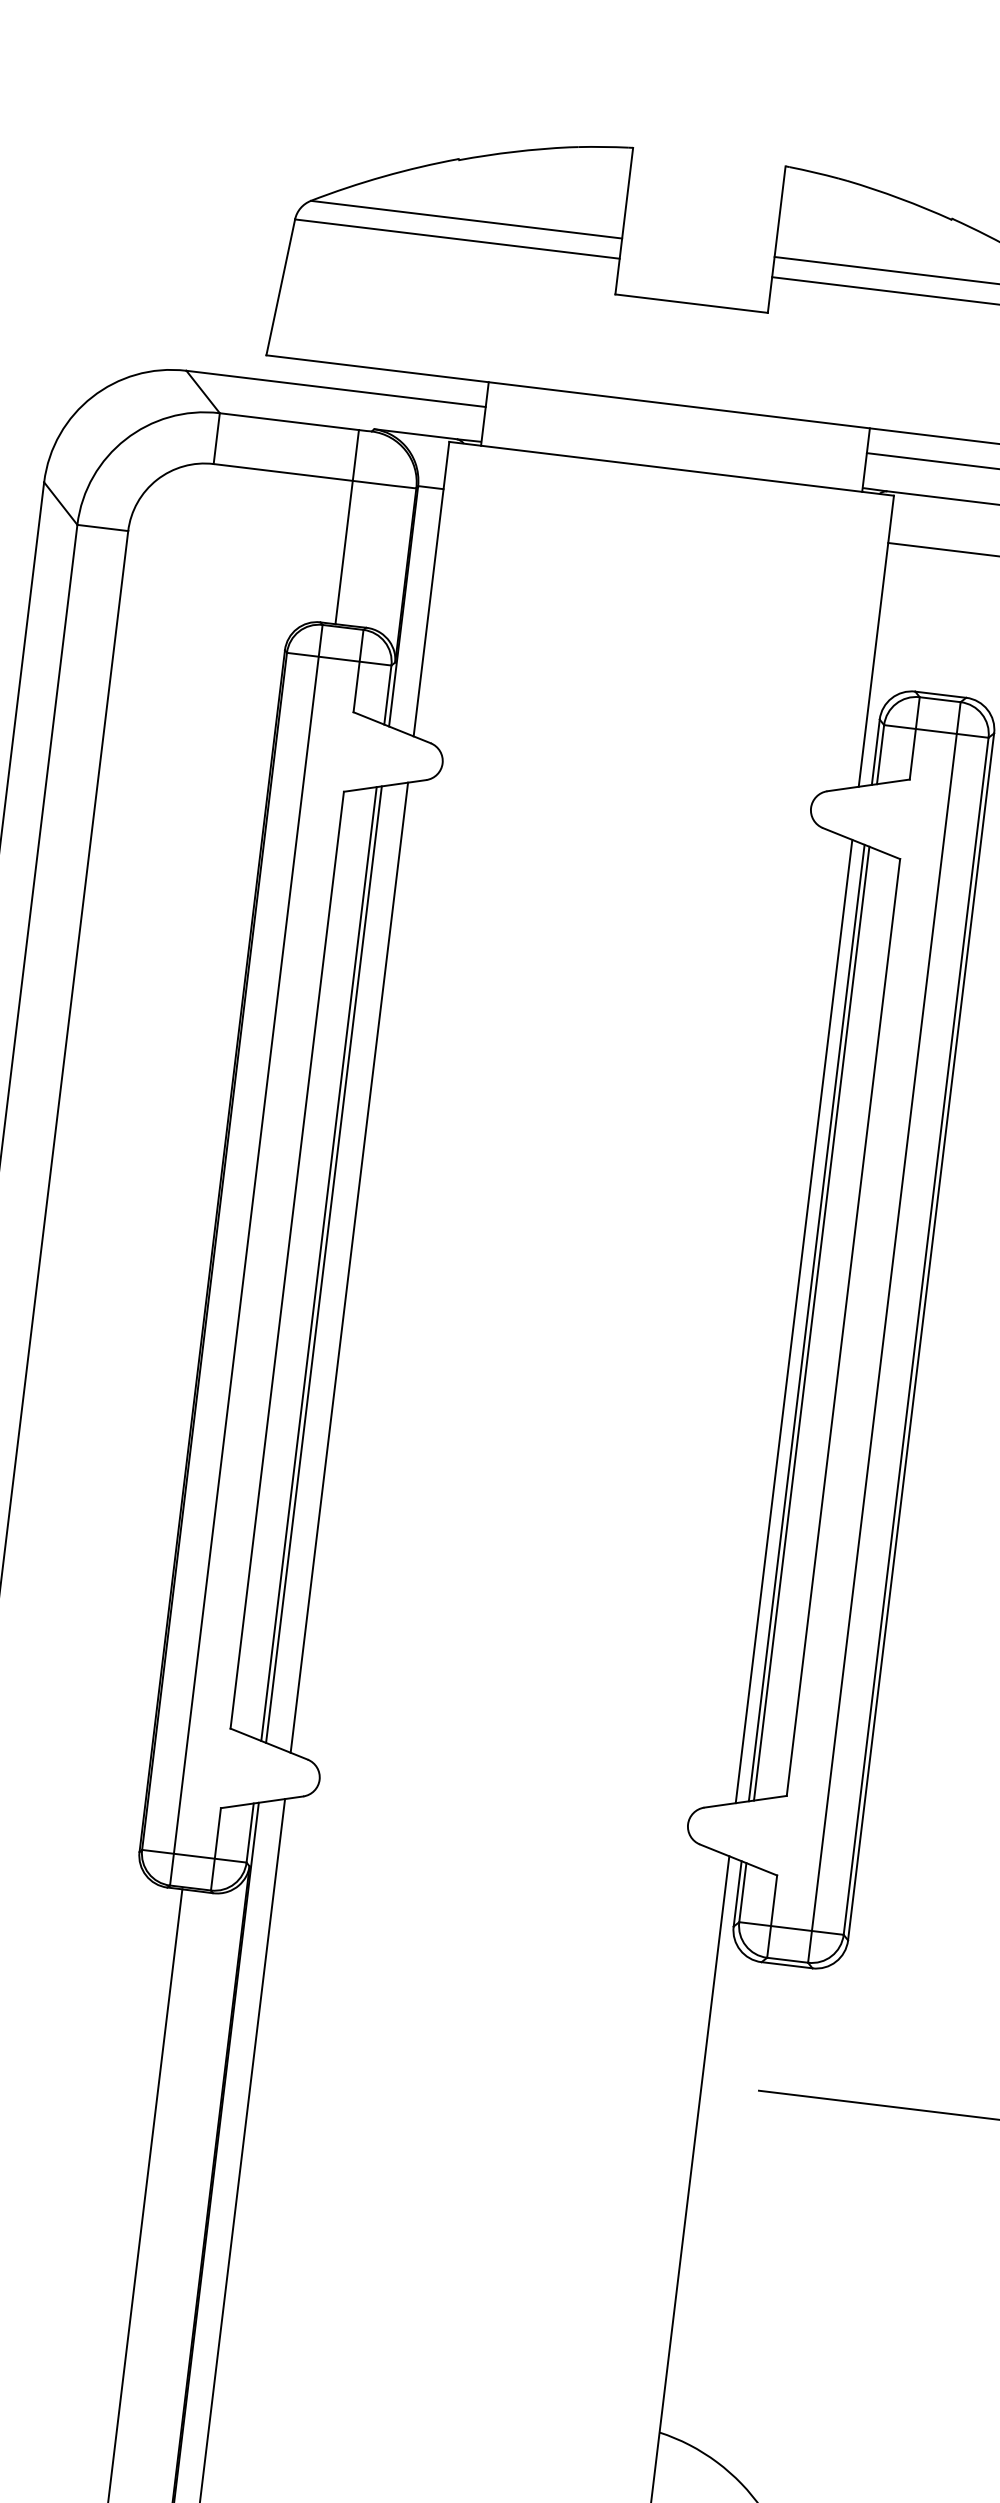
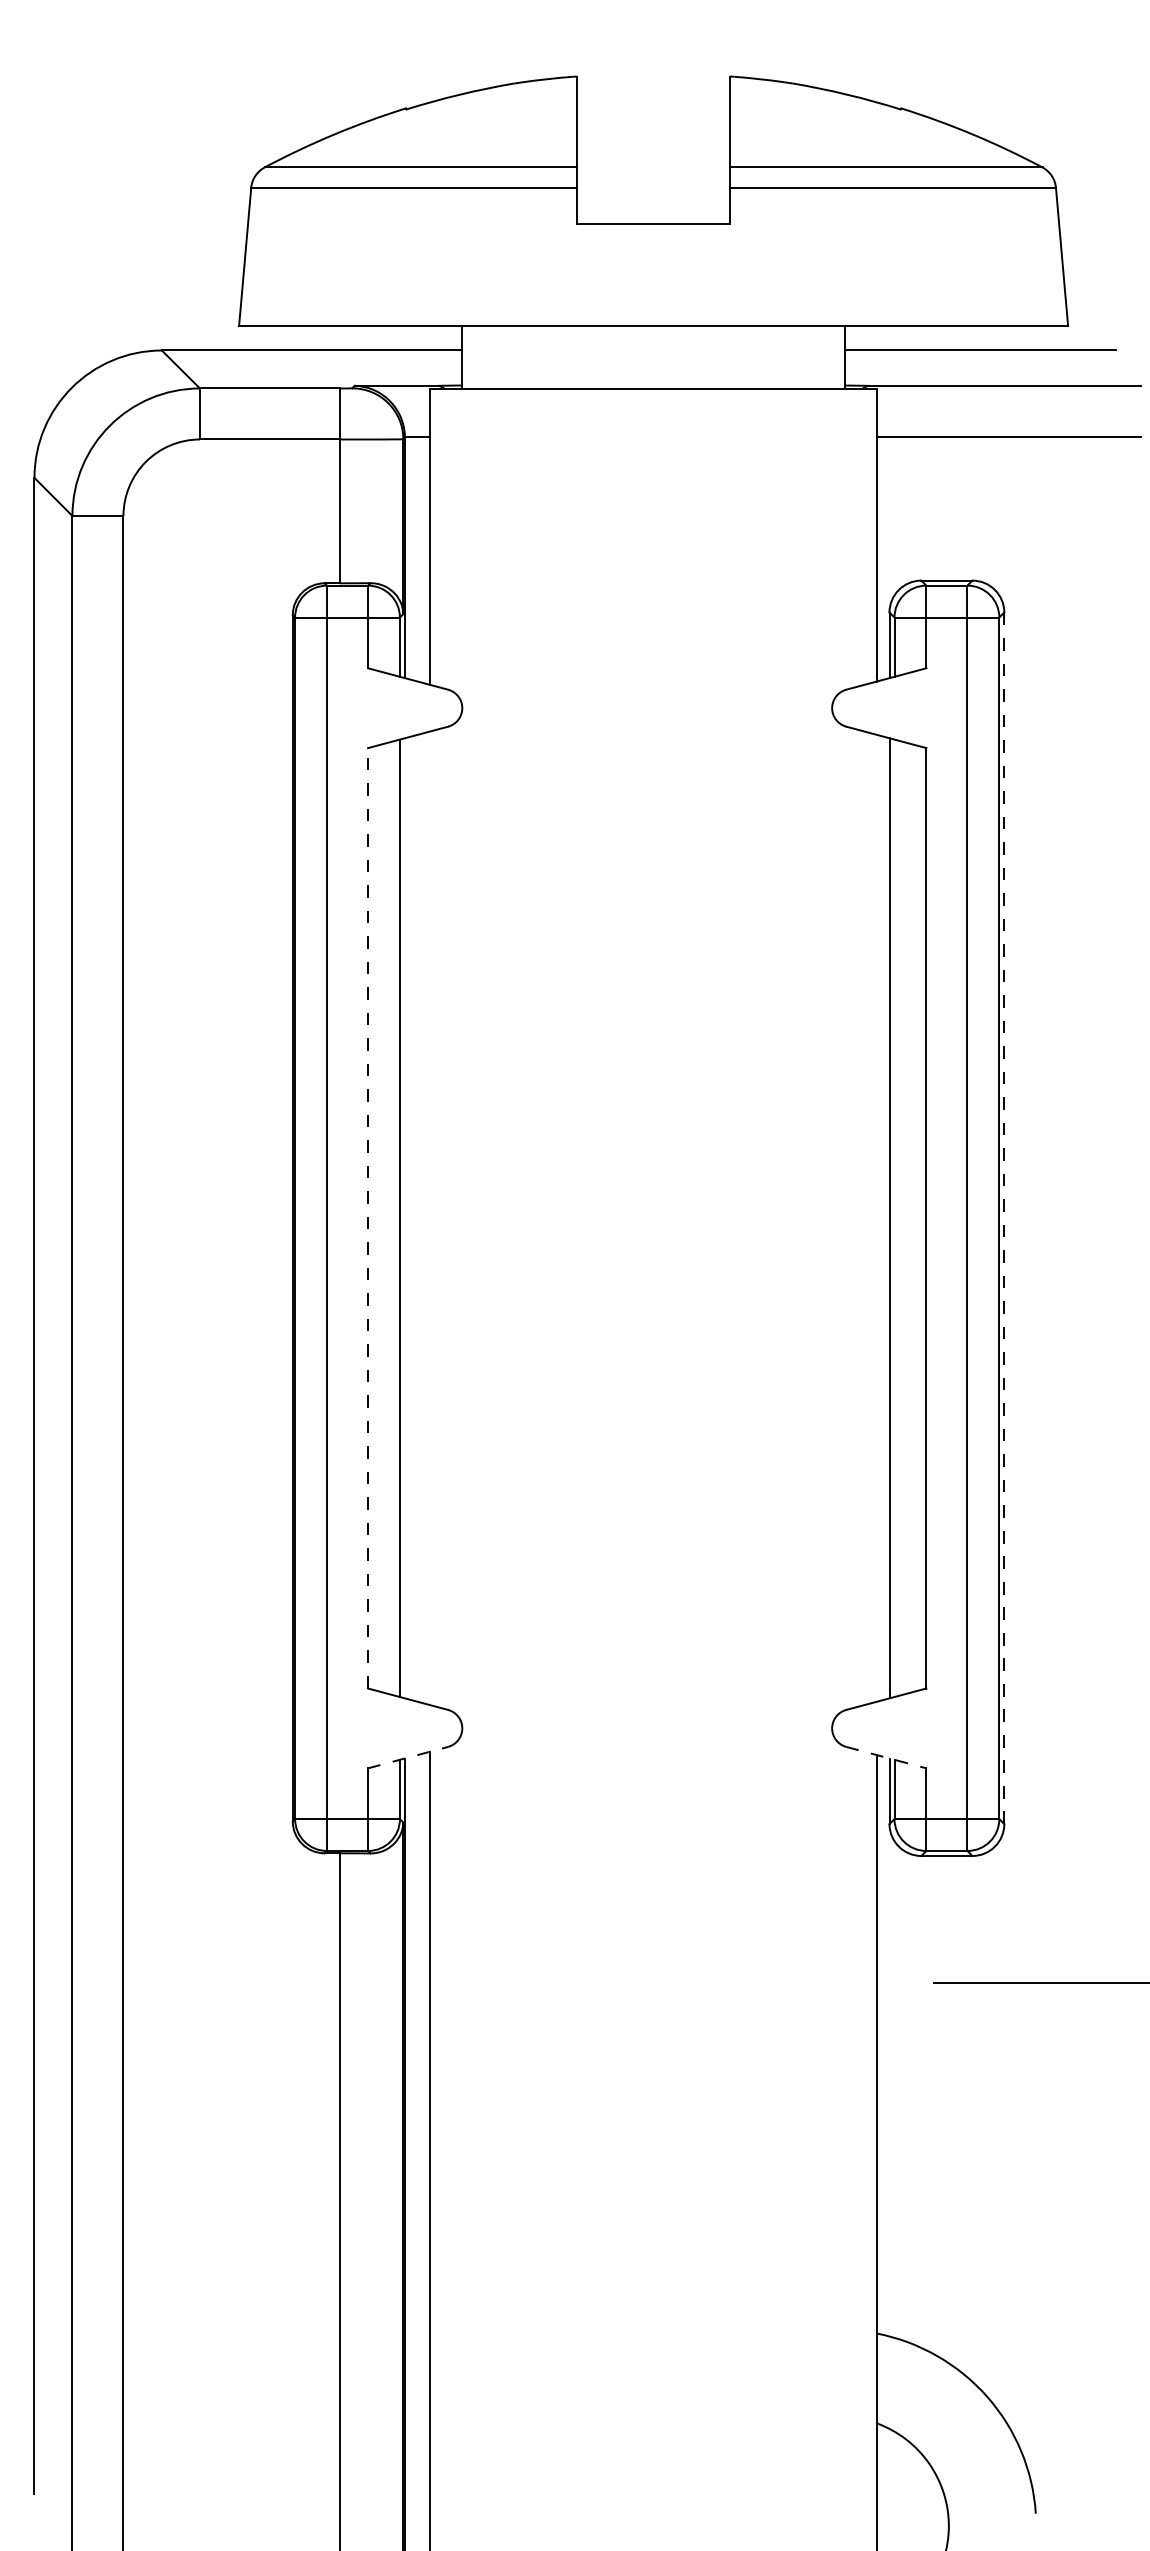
line: (287, 1259) -> (368, 1217), solid -> dashed
line: (323, 1264) -> (404, 1218), removed
line: (349, 1267) -> (430, 1218), removed
line: (793, 1320) -> (876, 1217), removed
line: (811, 1323) -> (894, 1218), removed
line: (921, 1337) -> (1004, 1218), solid -> dashed
line: (262, 1802) -> (408, 1757), solid -> dashed
line: (738, 1859) -> (886, 1757), solid -> dashed

